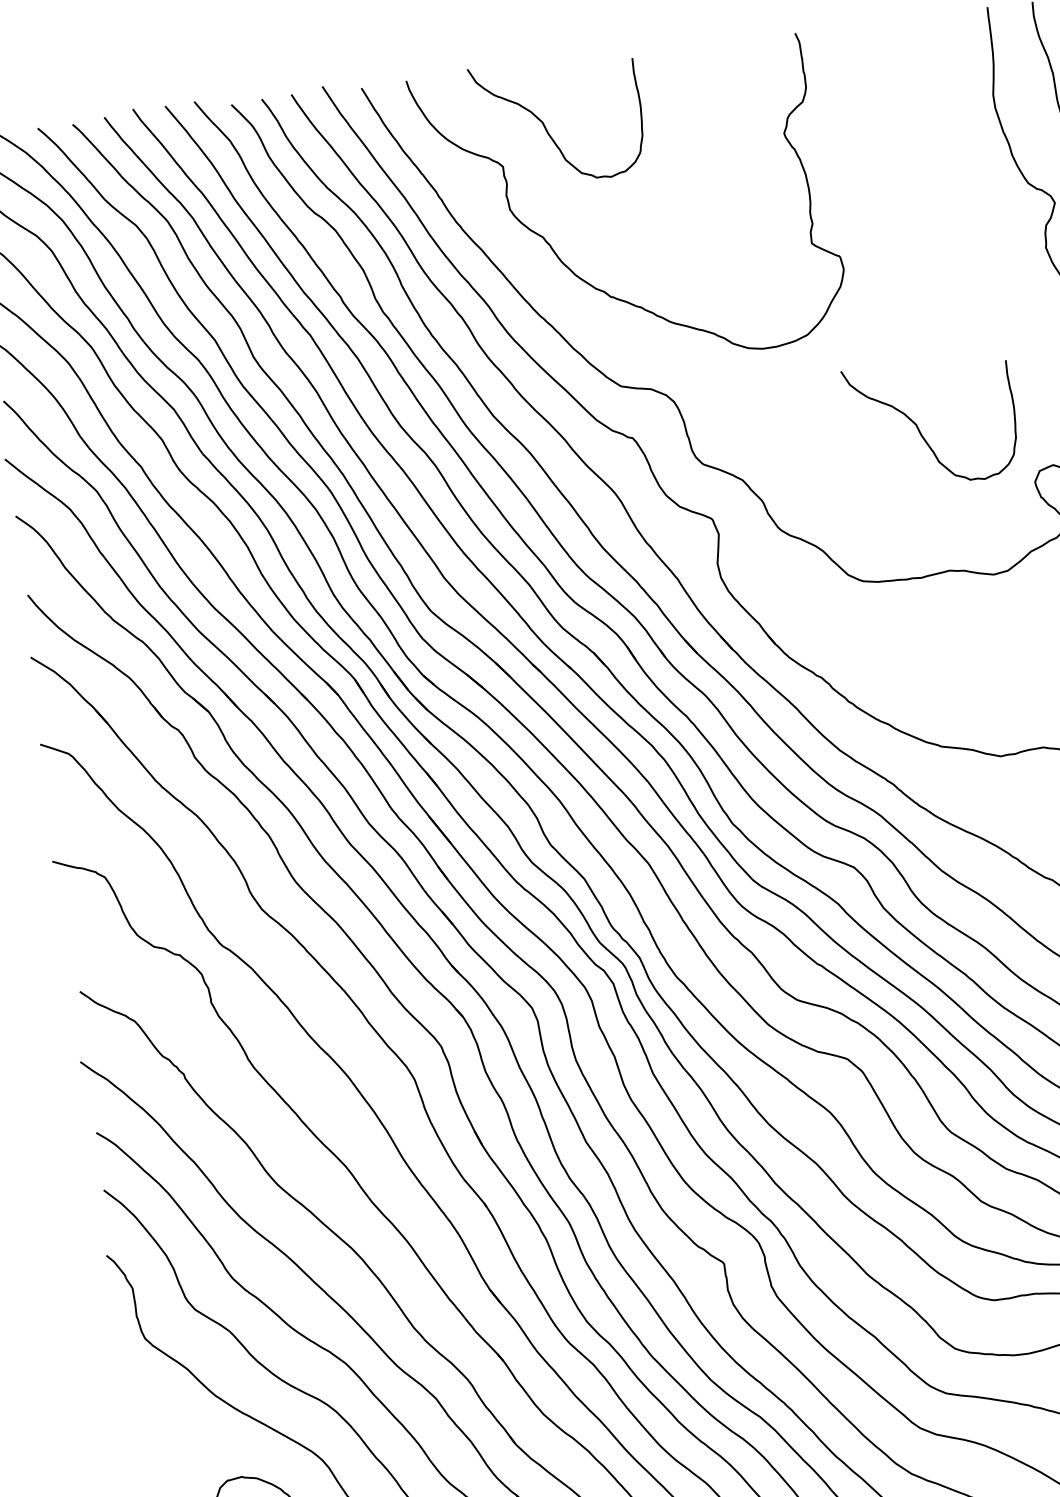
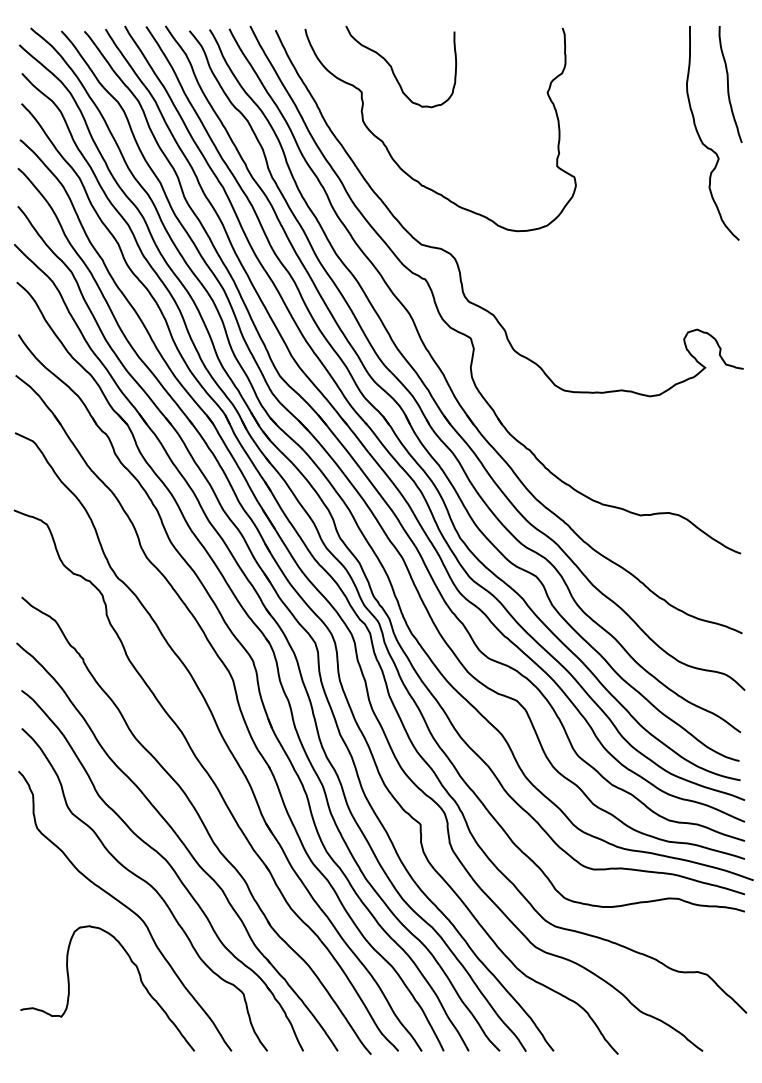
curve: (920, 430) -> (613, 296), removed

